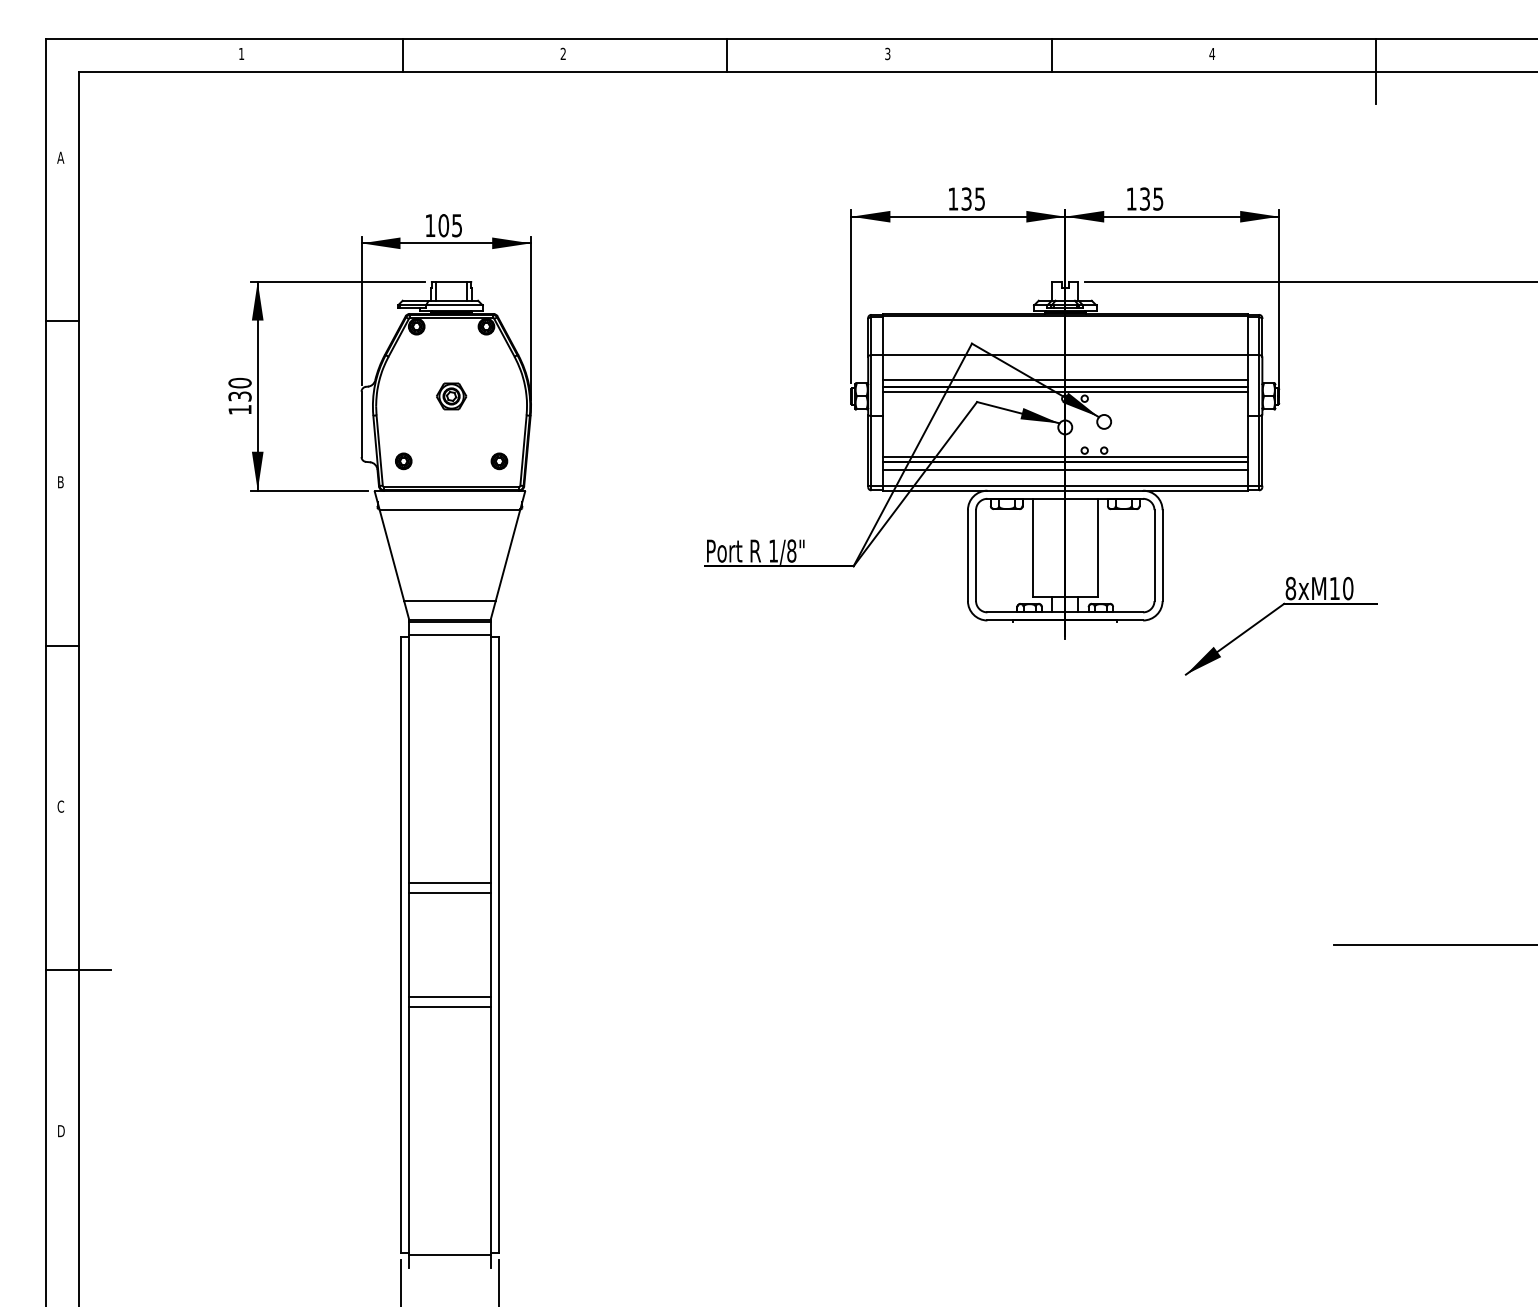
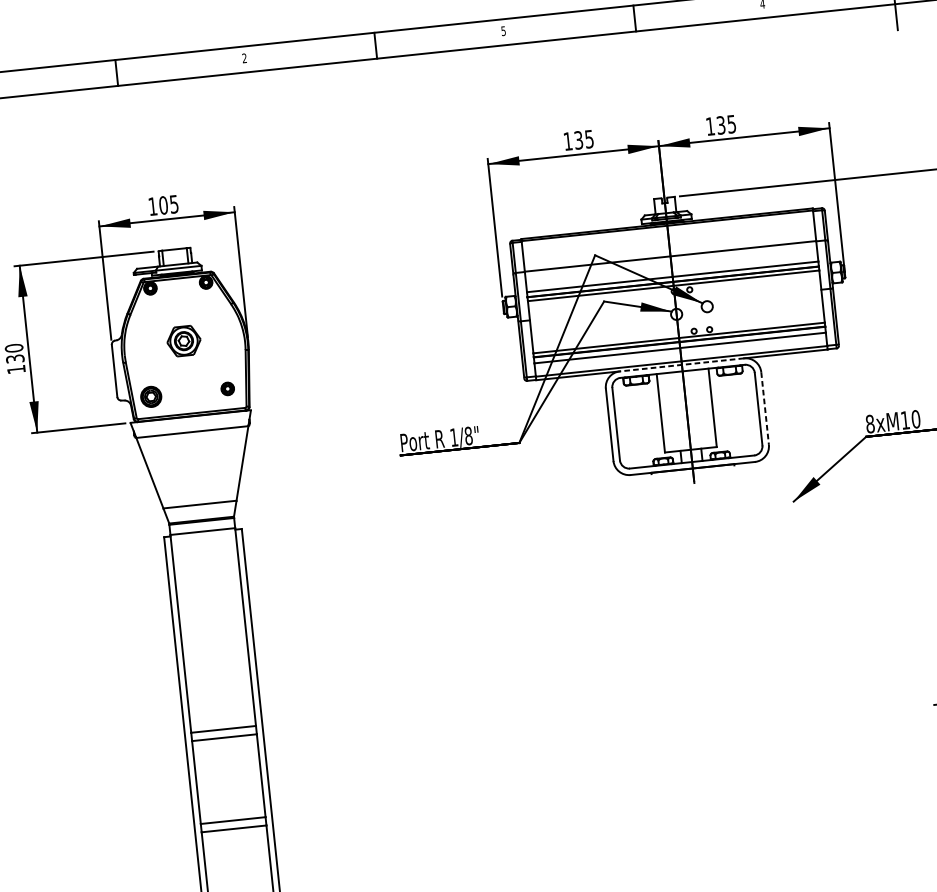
text: (887, 53) -> (503, 30), 3 -> 5
part: (451, 396) -> (184, 341), size x1.4
part: (403, 461) -> (151, 397), size x1.6
line: (1065, 490) -> (682, 364), solid -> dashed
line: (1162, 556) -> (765, 409), solid -> dashed

